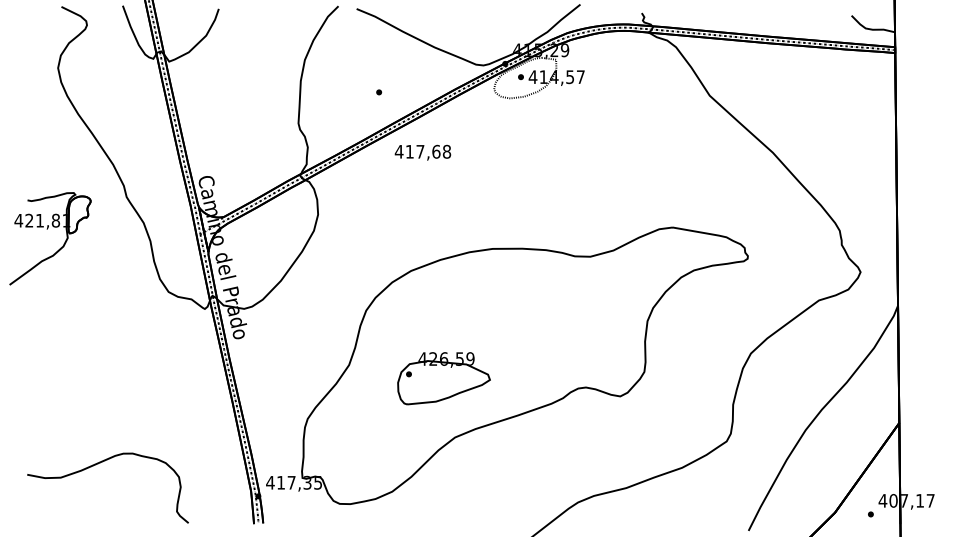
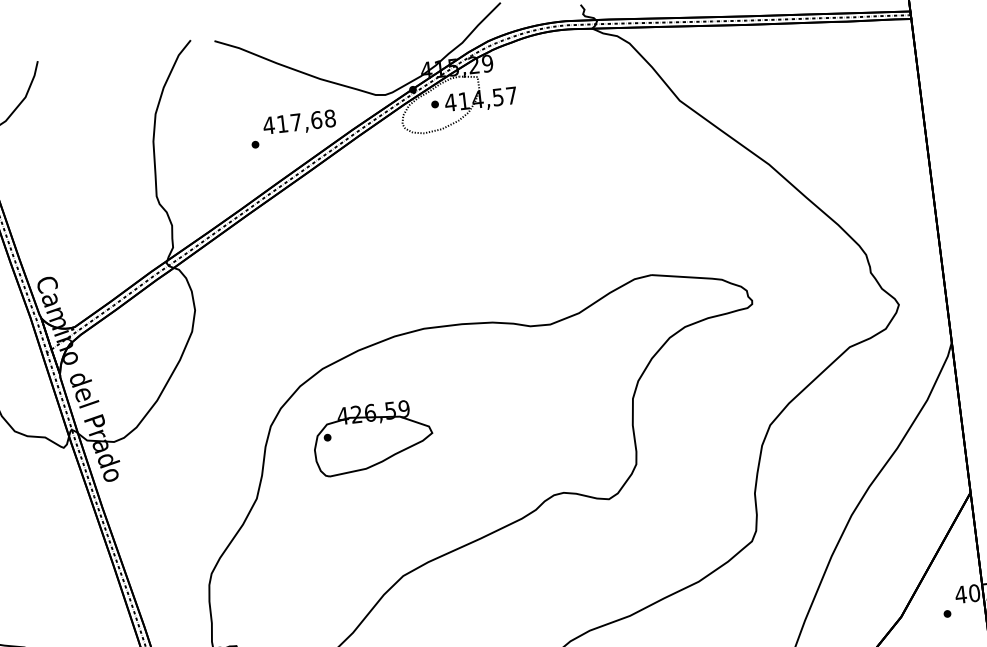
text: (422, 152) -> (298, 123), moved
part: (443, 378) -> (372, 437), moved

